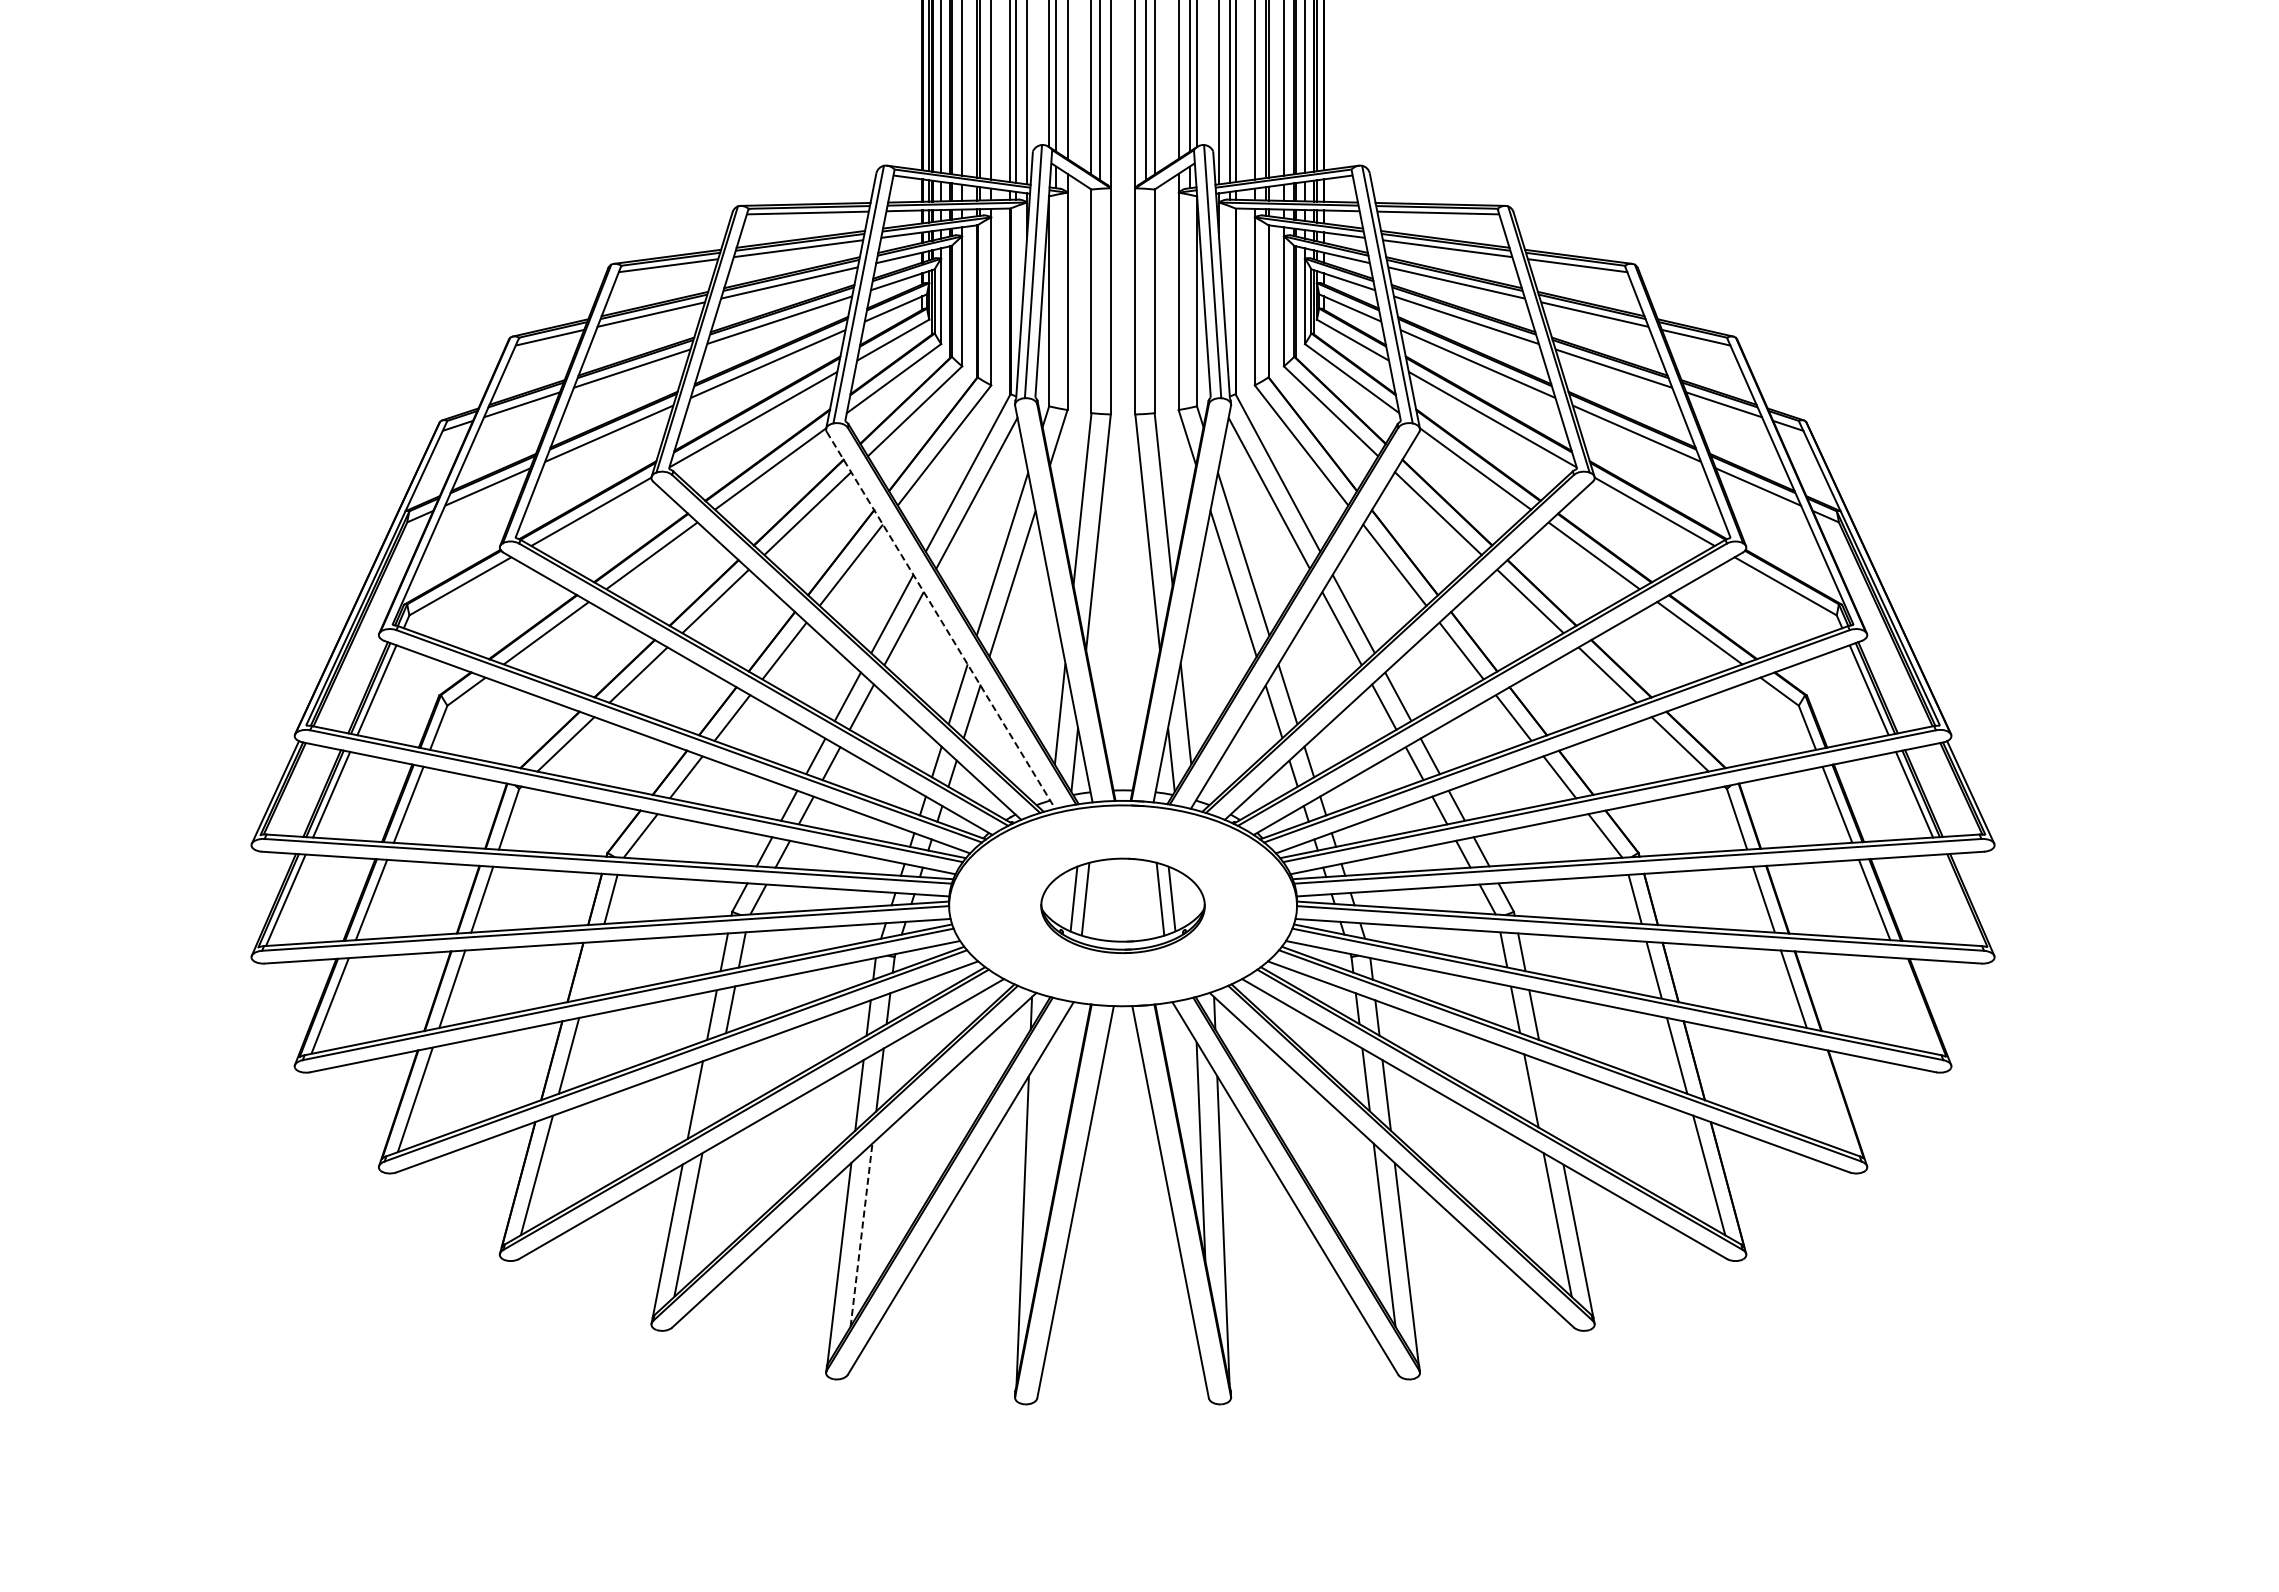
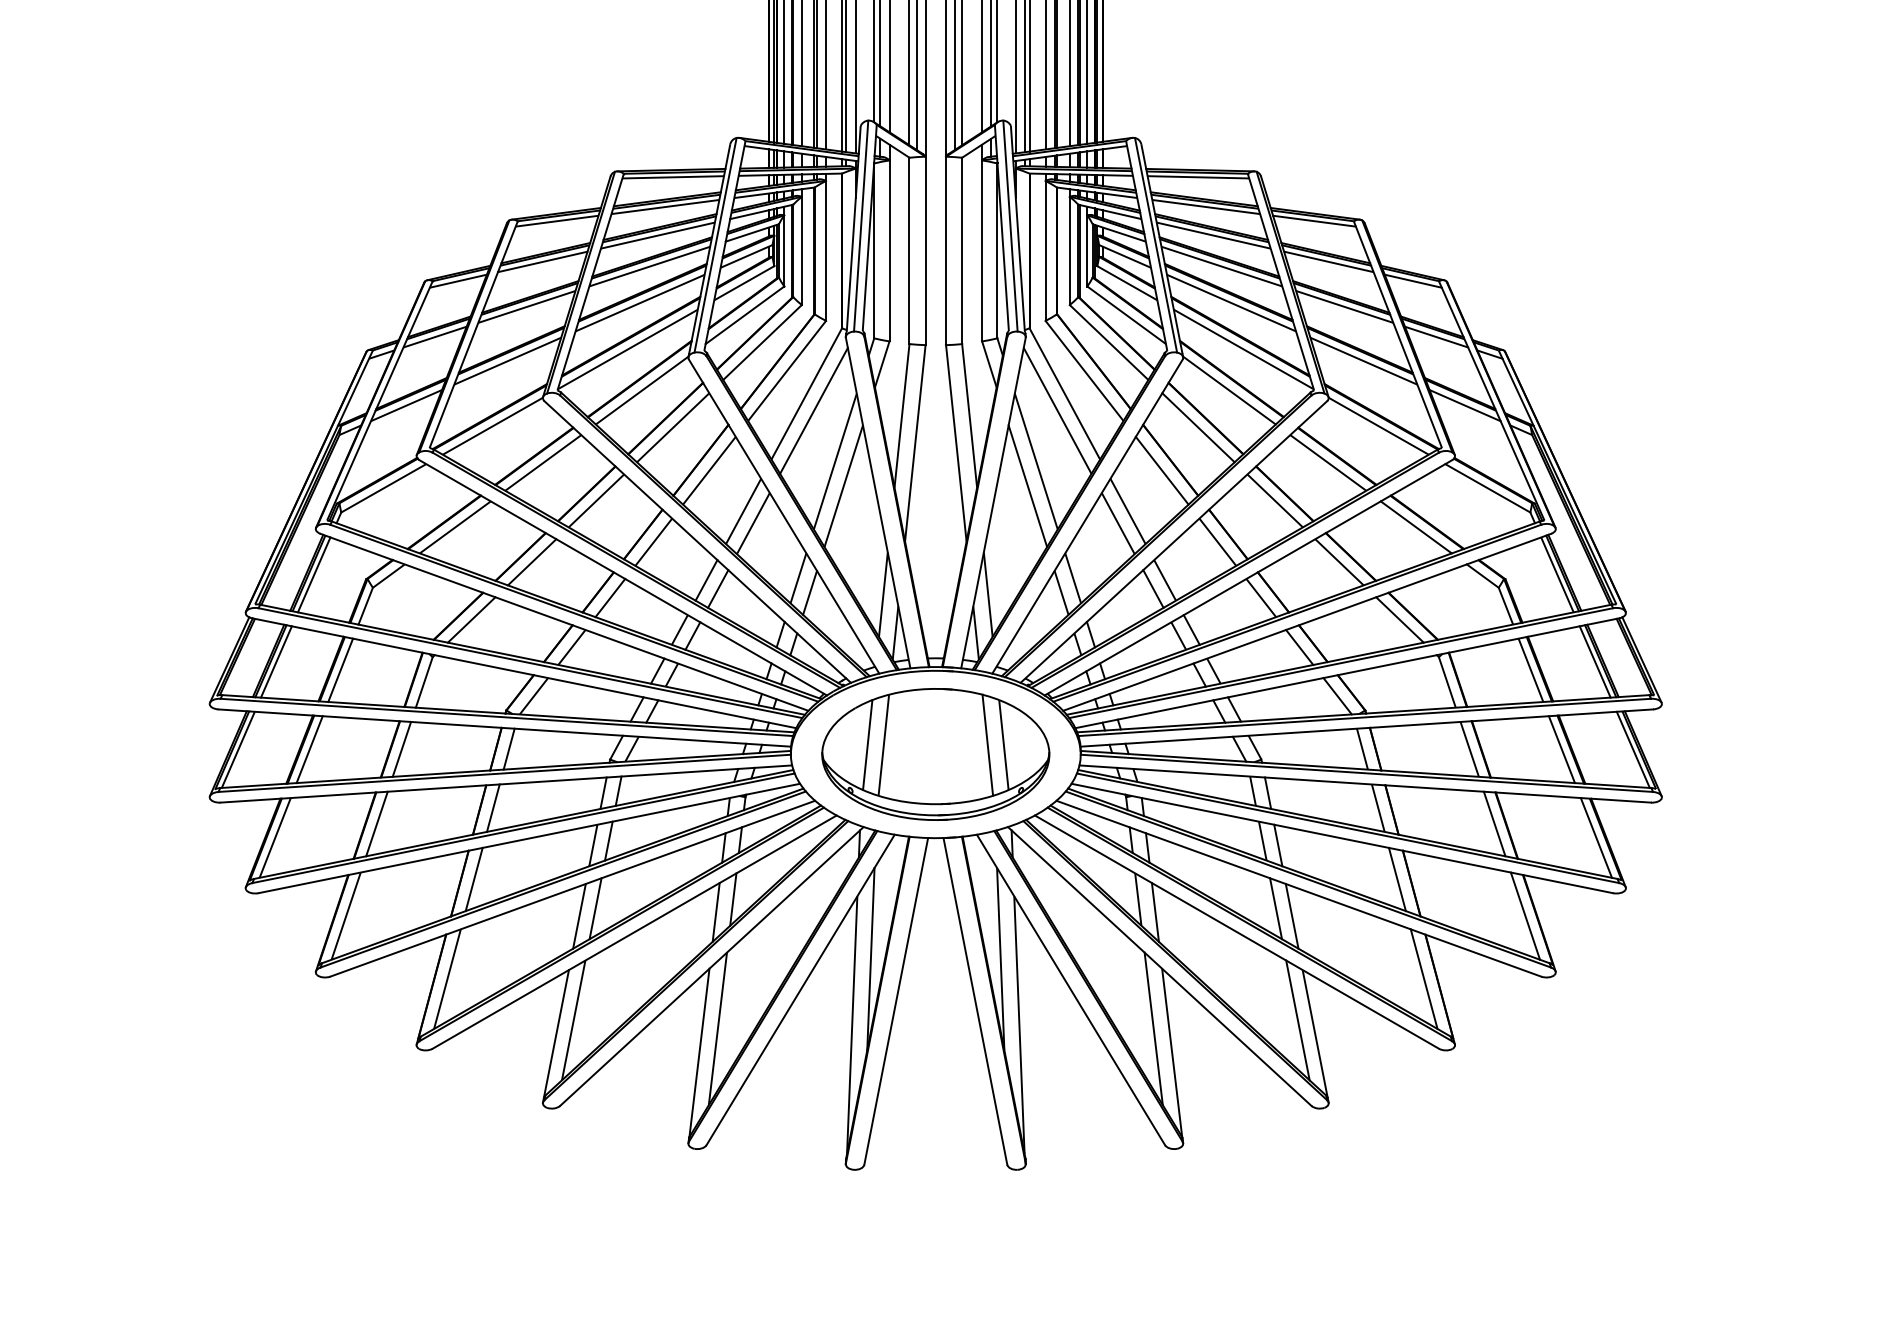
line: (941, 620) -> (784, 516), dashed -> solid
line: (1960, 900) -> (1633, 750), added
part: (1122, 905) -> (935, 754), size x1.67
line: (591, 969) -> (492, 807), added
line: (1915, 1005) -> (1595, 837), added
line: (714, 1090) -> (595, 908), added
line: (1550, 1099) -> (1291, 915), added
line: (1830, 1099) -> (1525, 915), added
line: (1044, 1151) -> (870, 959), added
line: (861, 1235) -> (717, 1029), dashed -> solid

